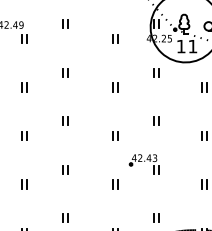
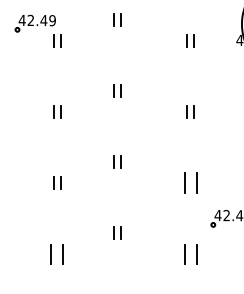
part: (115, 135) -> (190, 182), size x1.6
part: (24, 184) -> (57, 254), size x1.6
part: (115, 184) -> (190, 254), size x1.6

